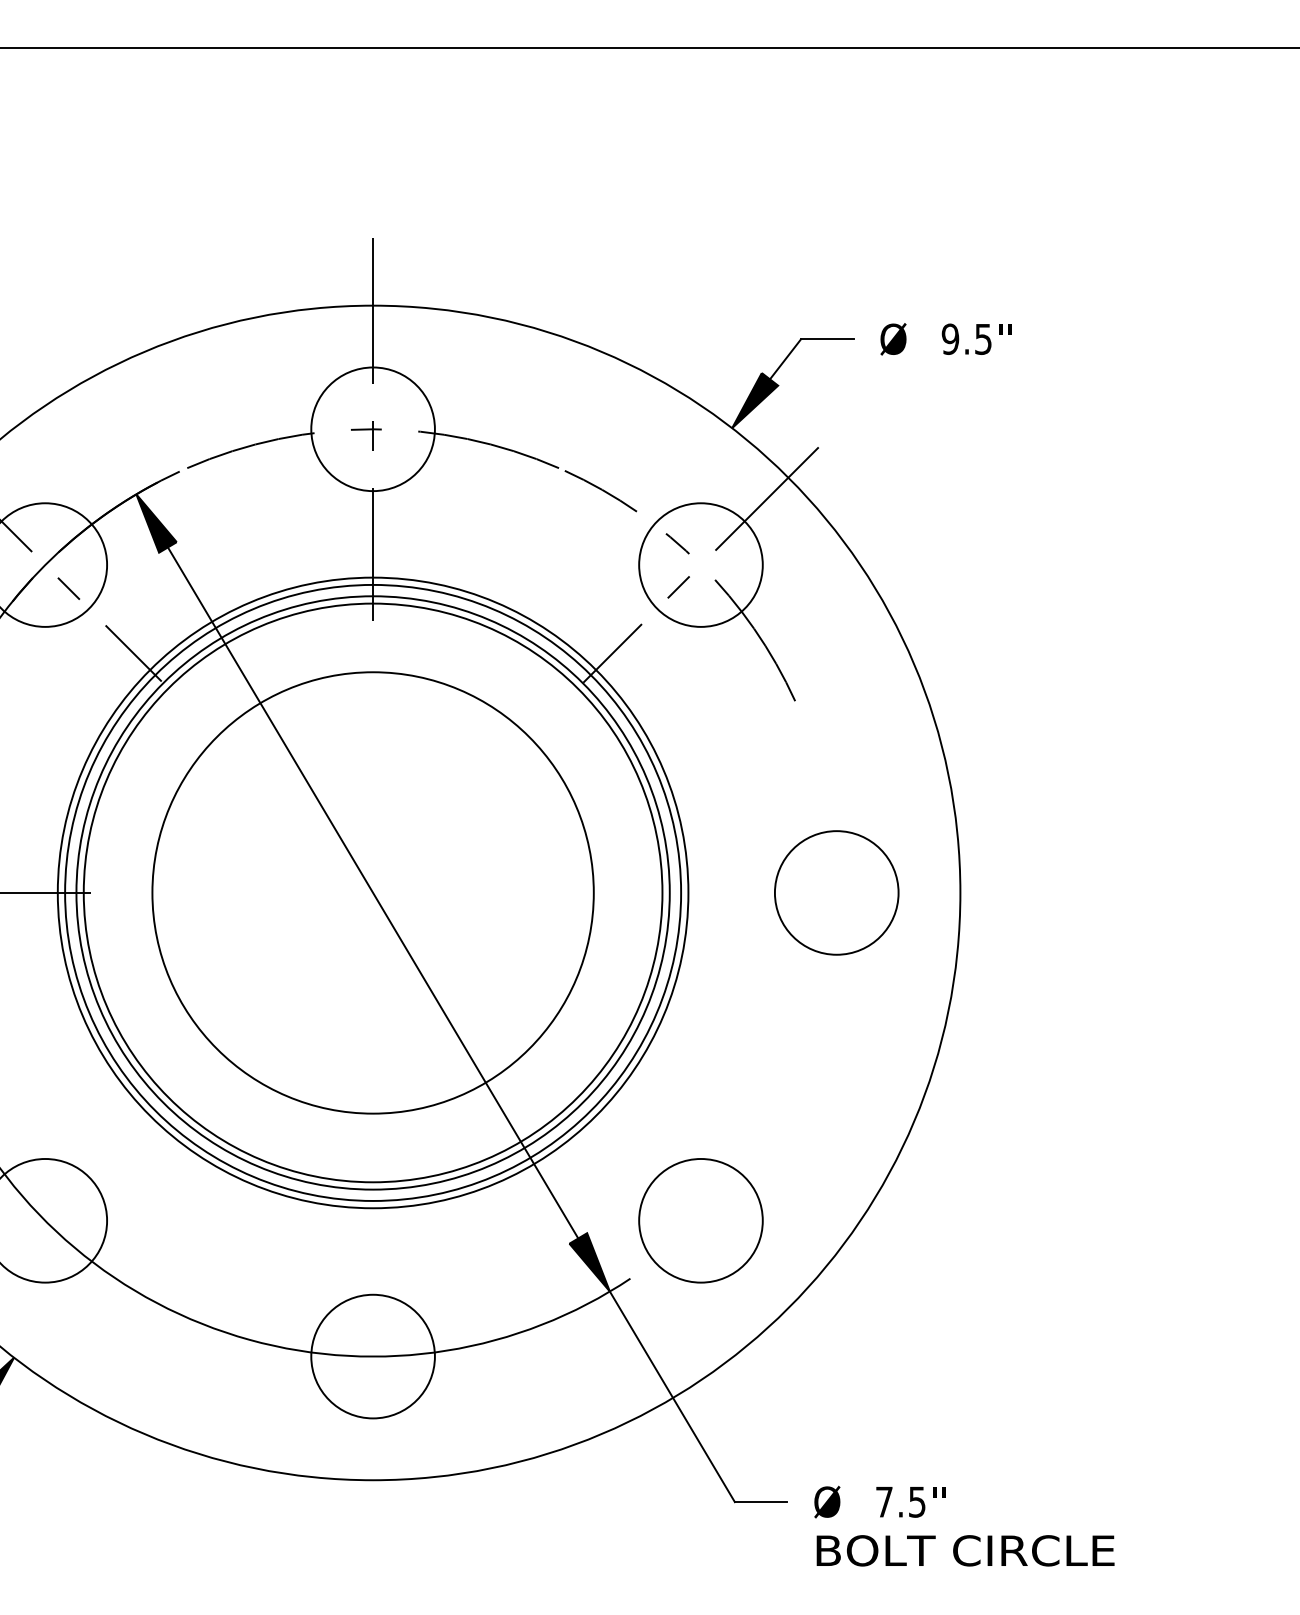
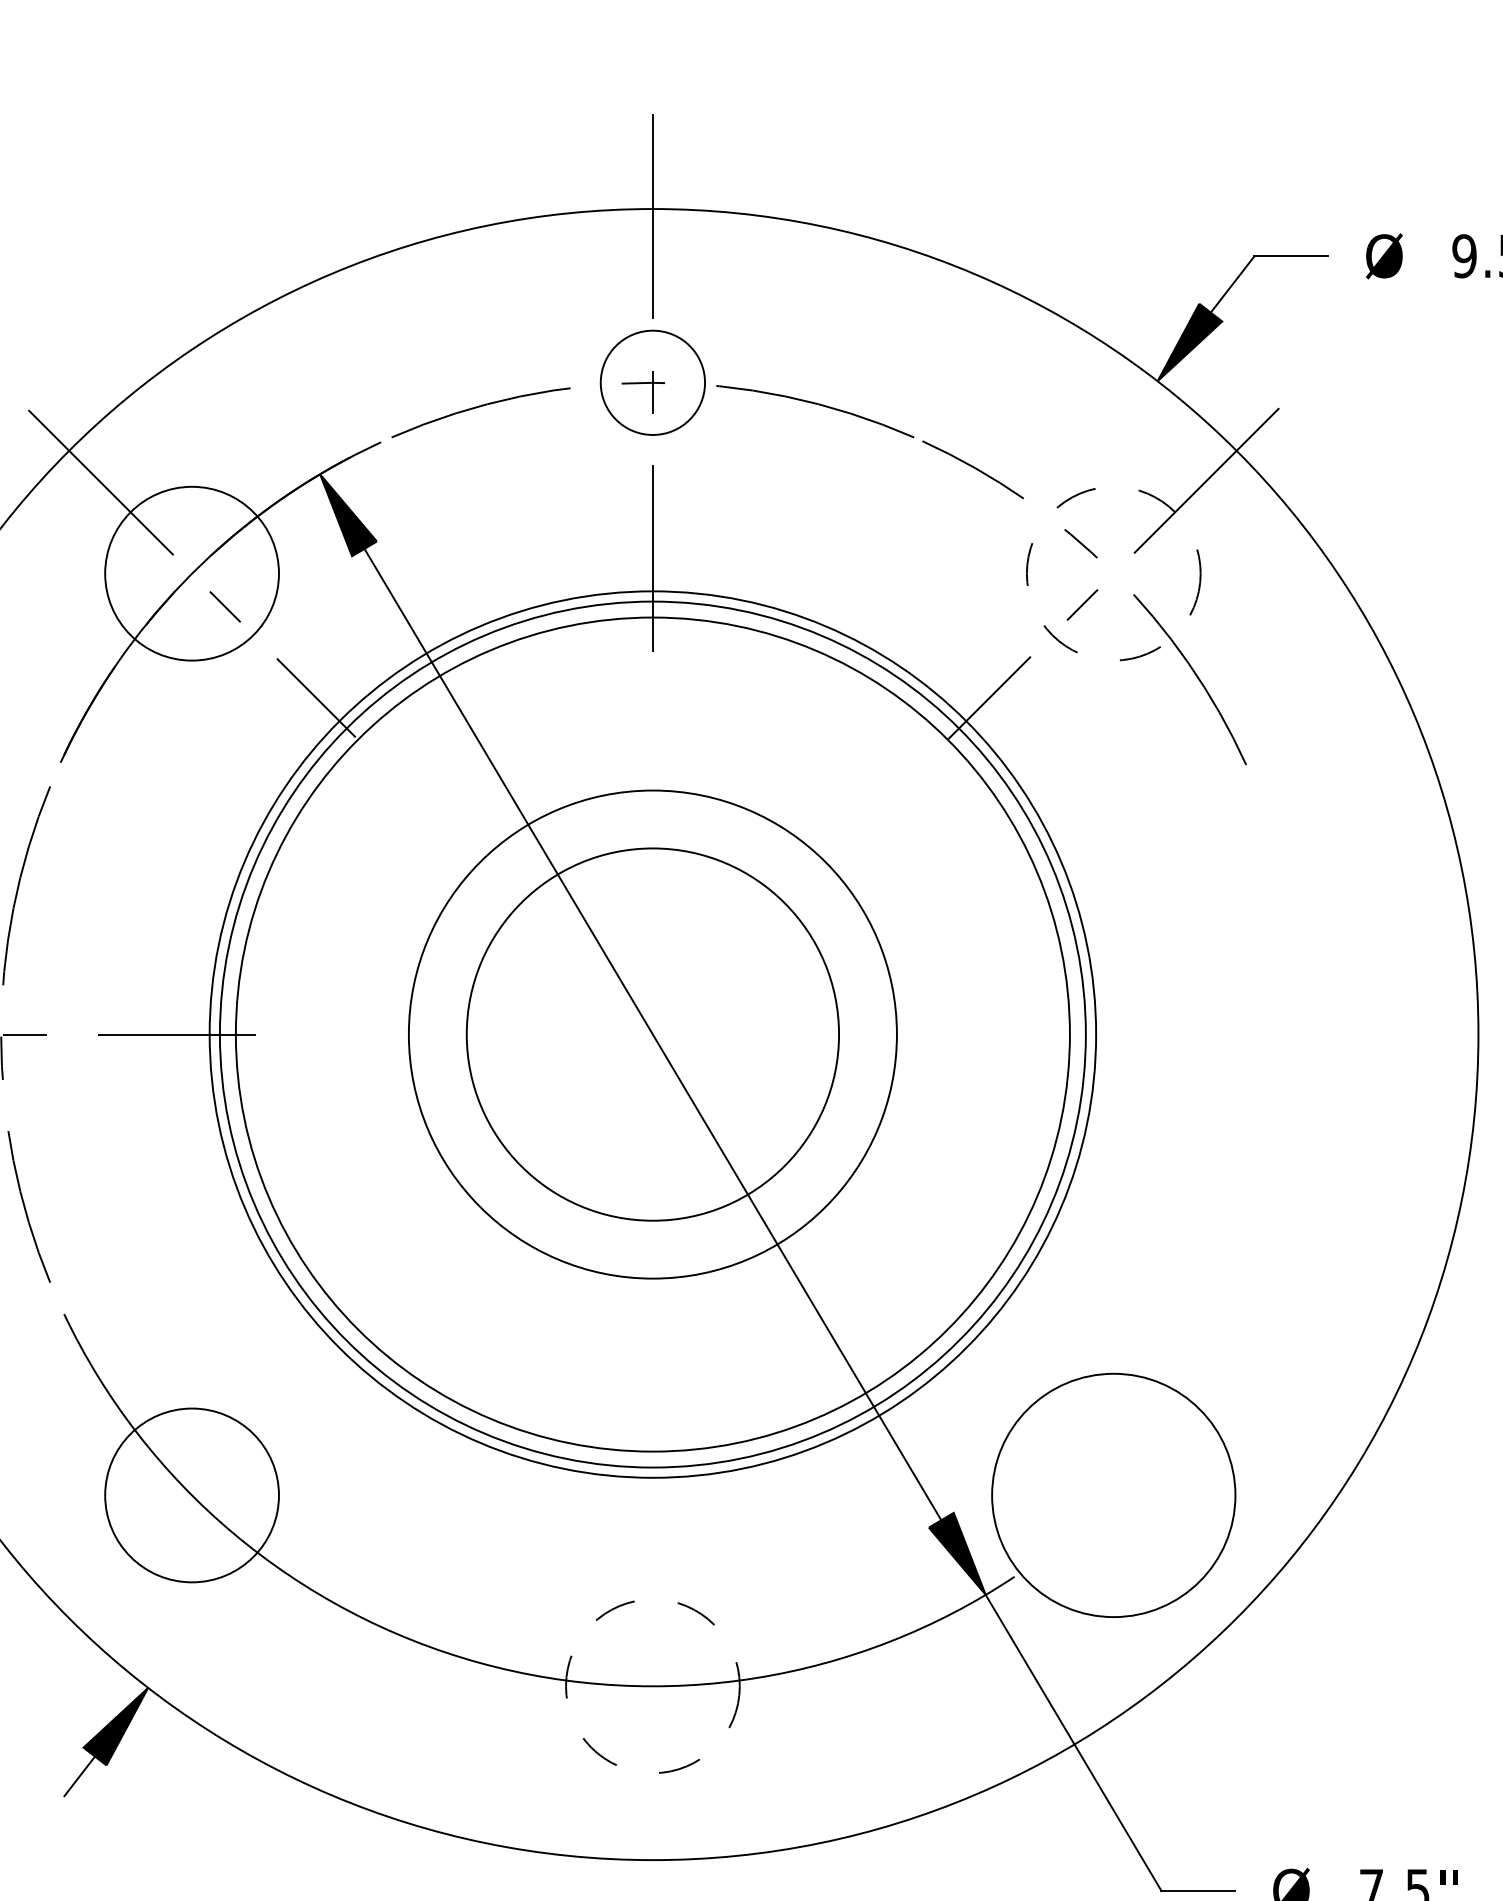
circle: (372, 429) -> (652, 383), size x0.6
circle: (700, 564) -> (1113, 572), solid -> dashed
circle: (372, 892) -> (652, 1033), size x0.6
circle: (372, 892) -> (652, 1033), size x0.6
circle: (836, 892) -> (1304, 1033), removed
circle: (700, 1220) -> (1113, 1495), size x1.4
circle: (372, 1356) -> (652, 1686), solid -> dashed

